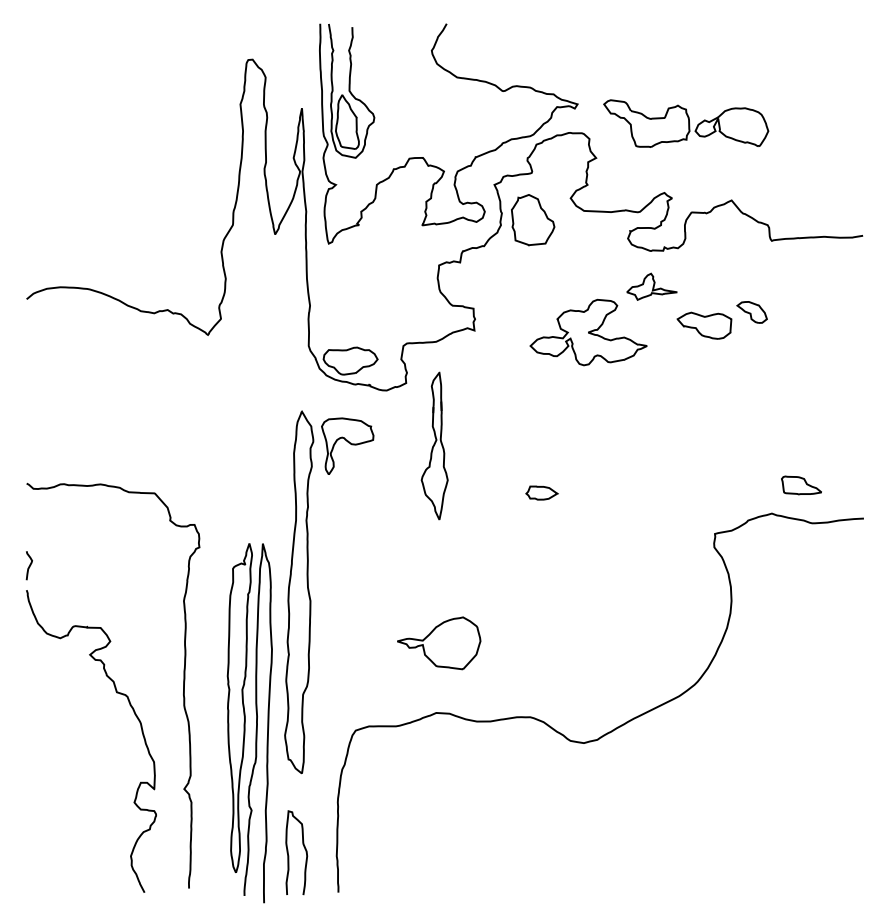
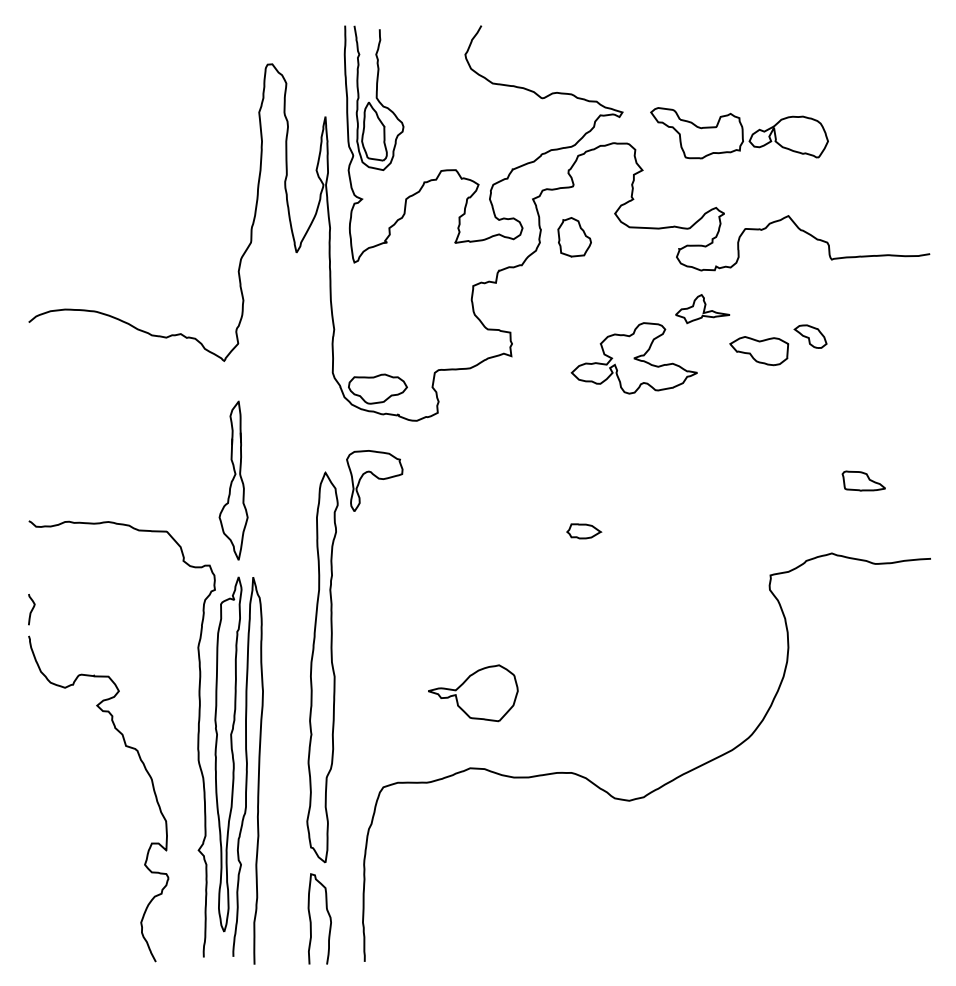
part: (533, 220) -> (574, 237), size x0.71
part: (434, 445) -> (233, 480), moved
part: (801, 485) -> (863, 481), moved
part: (299, 592) -> (322, 667), moved
part: (249, 723) -> (238, 771), moved

